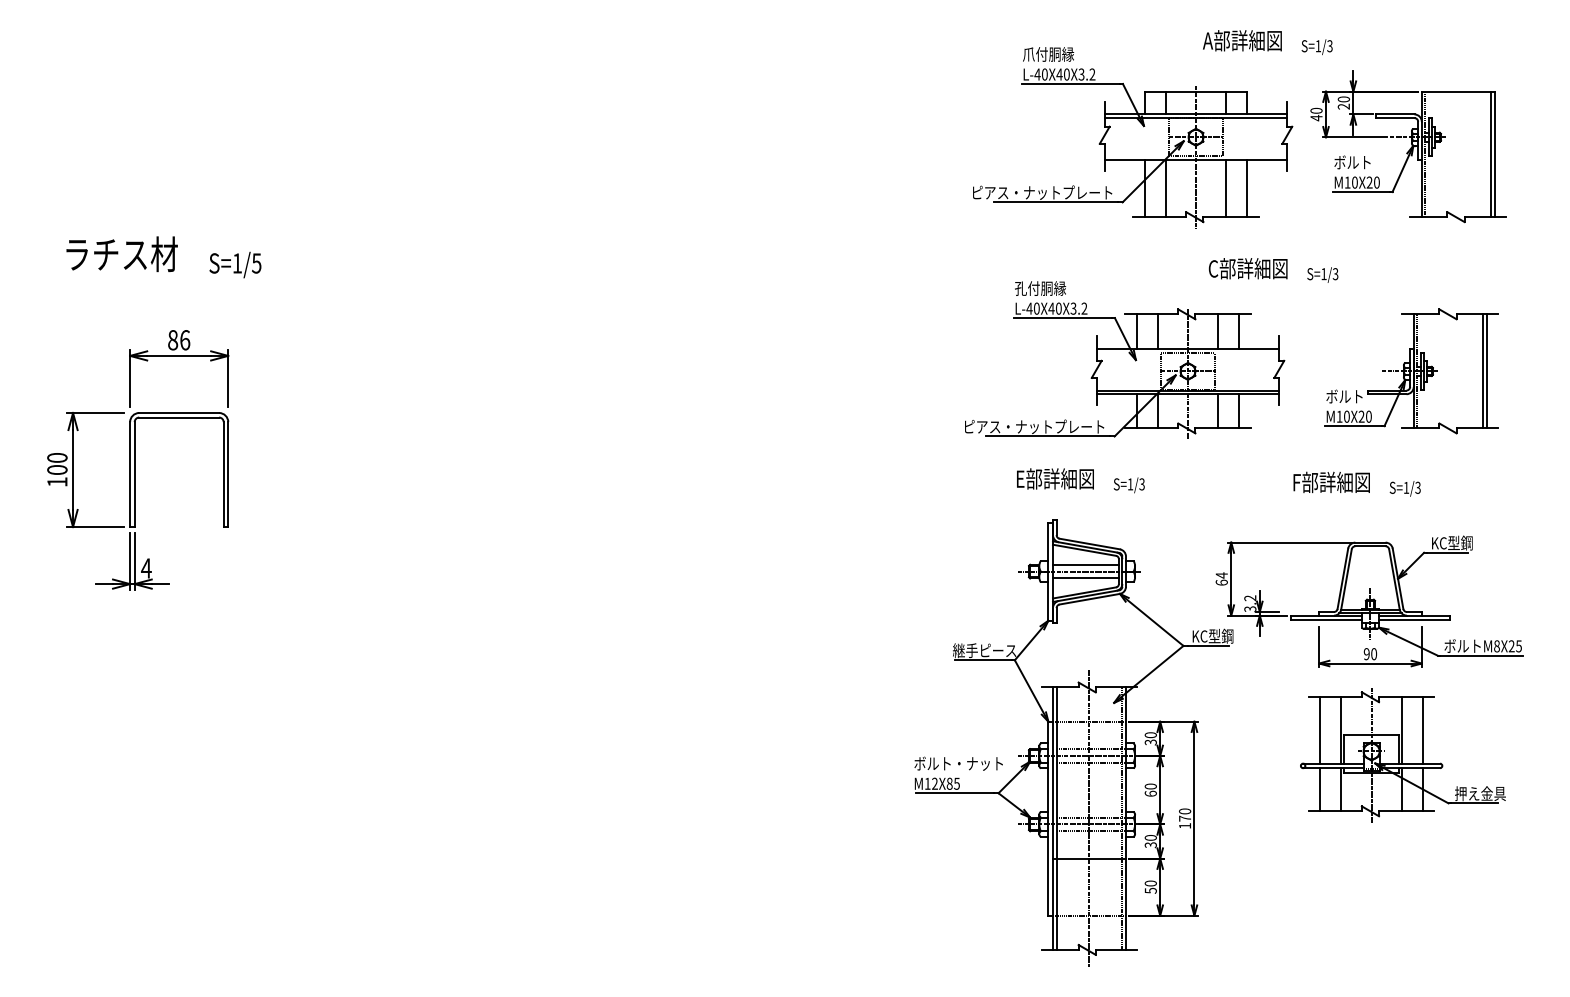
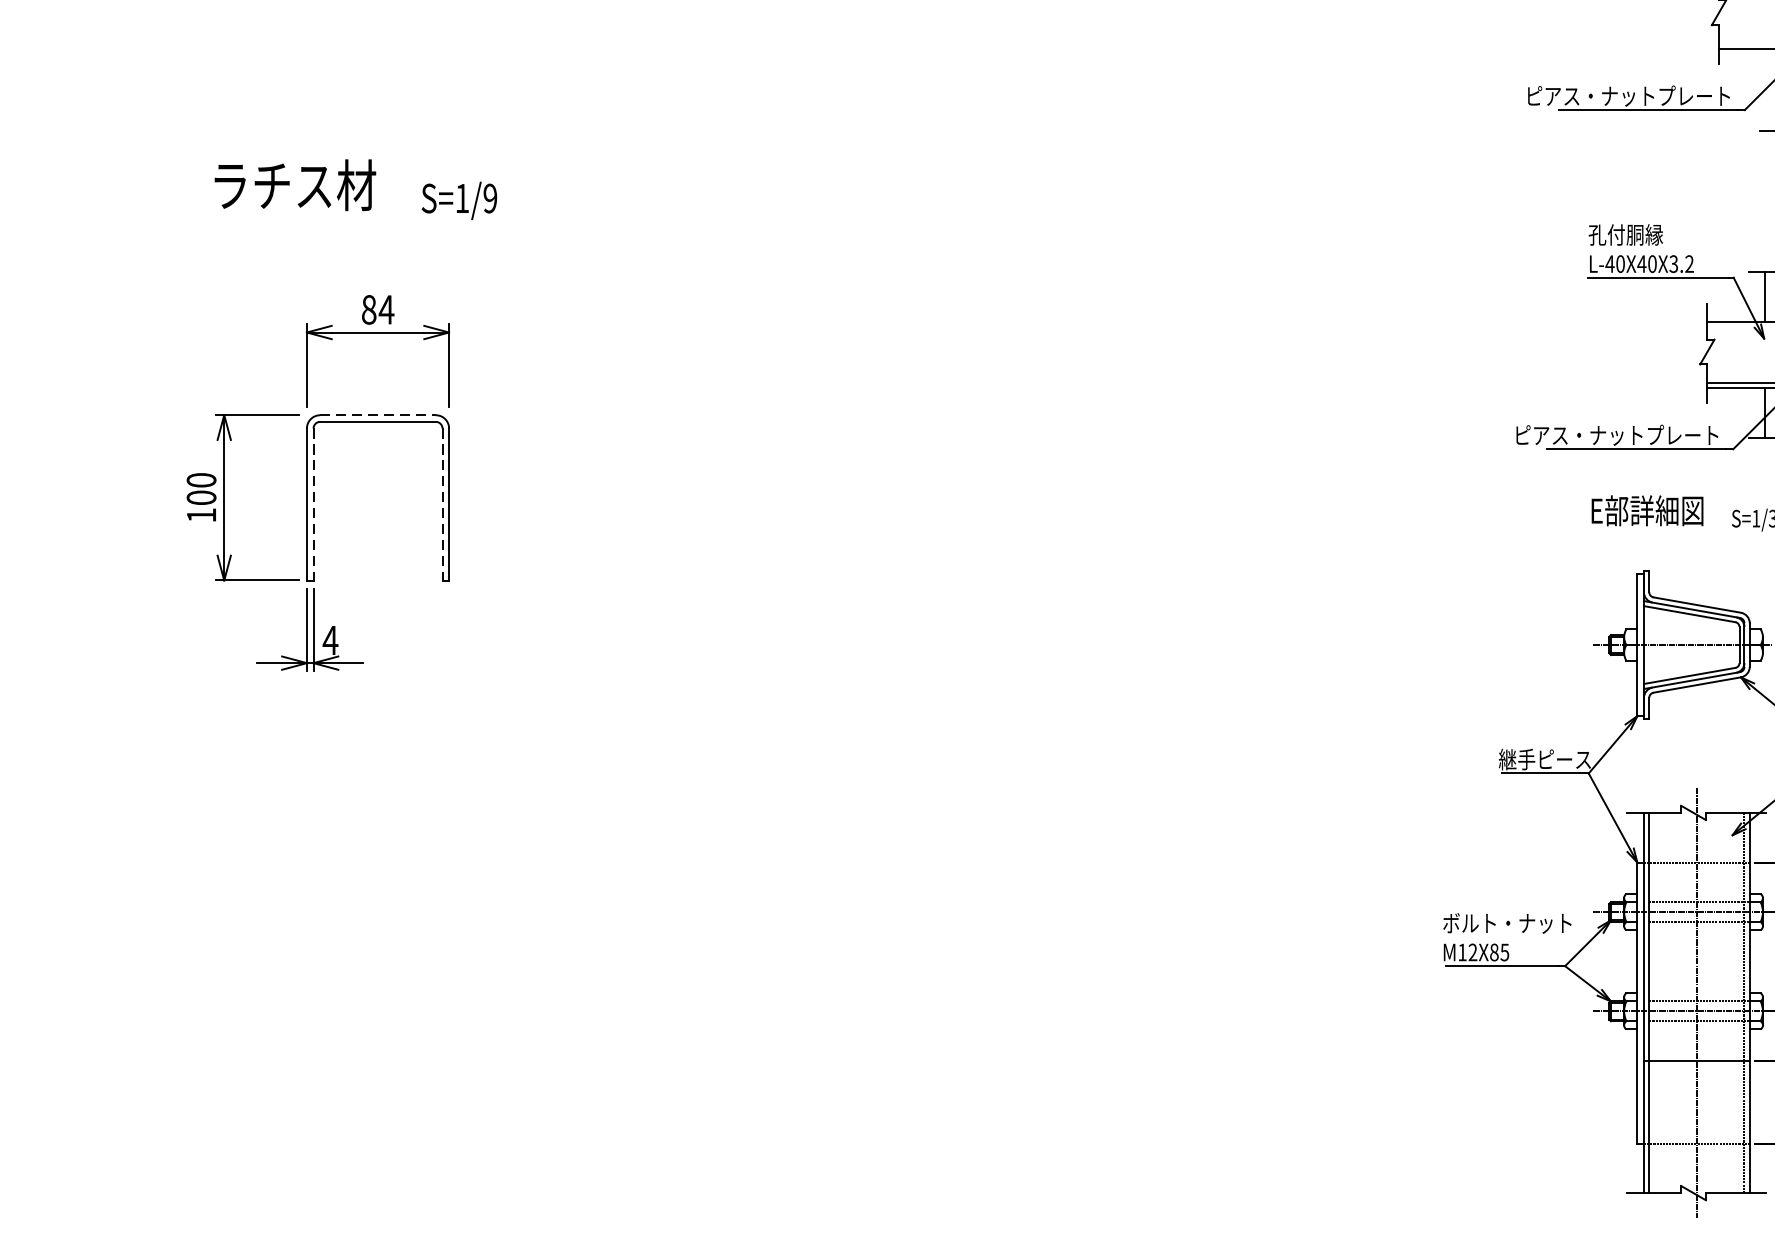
text: (256, 263) -> (490, 198), S=1/5 -> S=1/9
text: (184, 340) -> (385, 310), 86 -> 84
line: (179, 413) -> (378, 415), solid -> dashed
line: (134, 475) -> (313, 505), solid -> dashed
line: (223, 475) -> (442, 505), solid -> dashed
line: (1085, 564) -> (1691, 634), removed
line: (1085, 578) -> (1691, 655), removed

